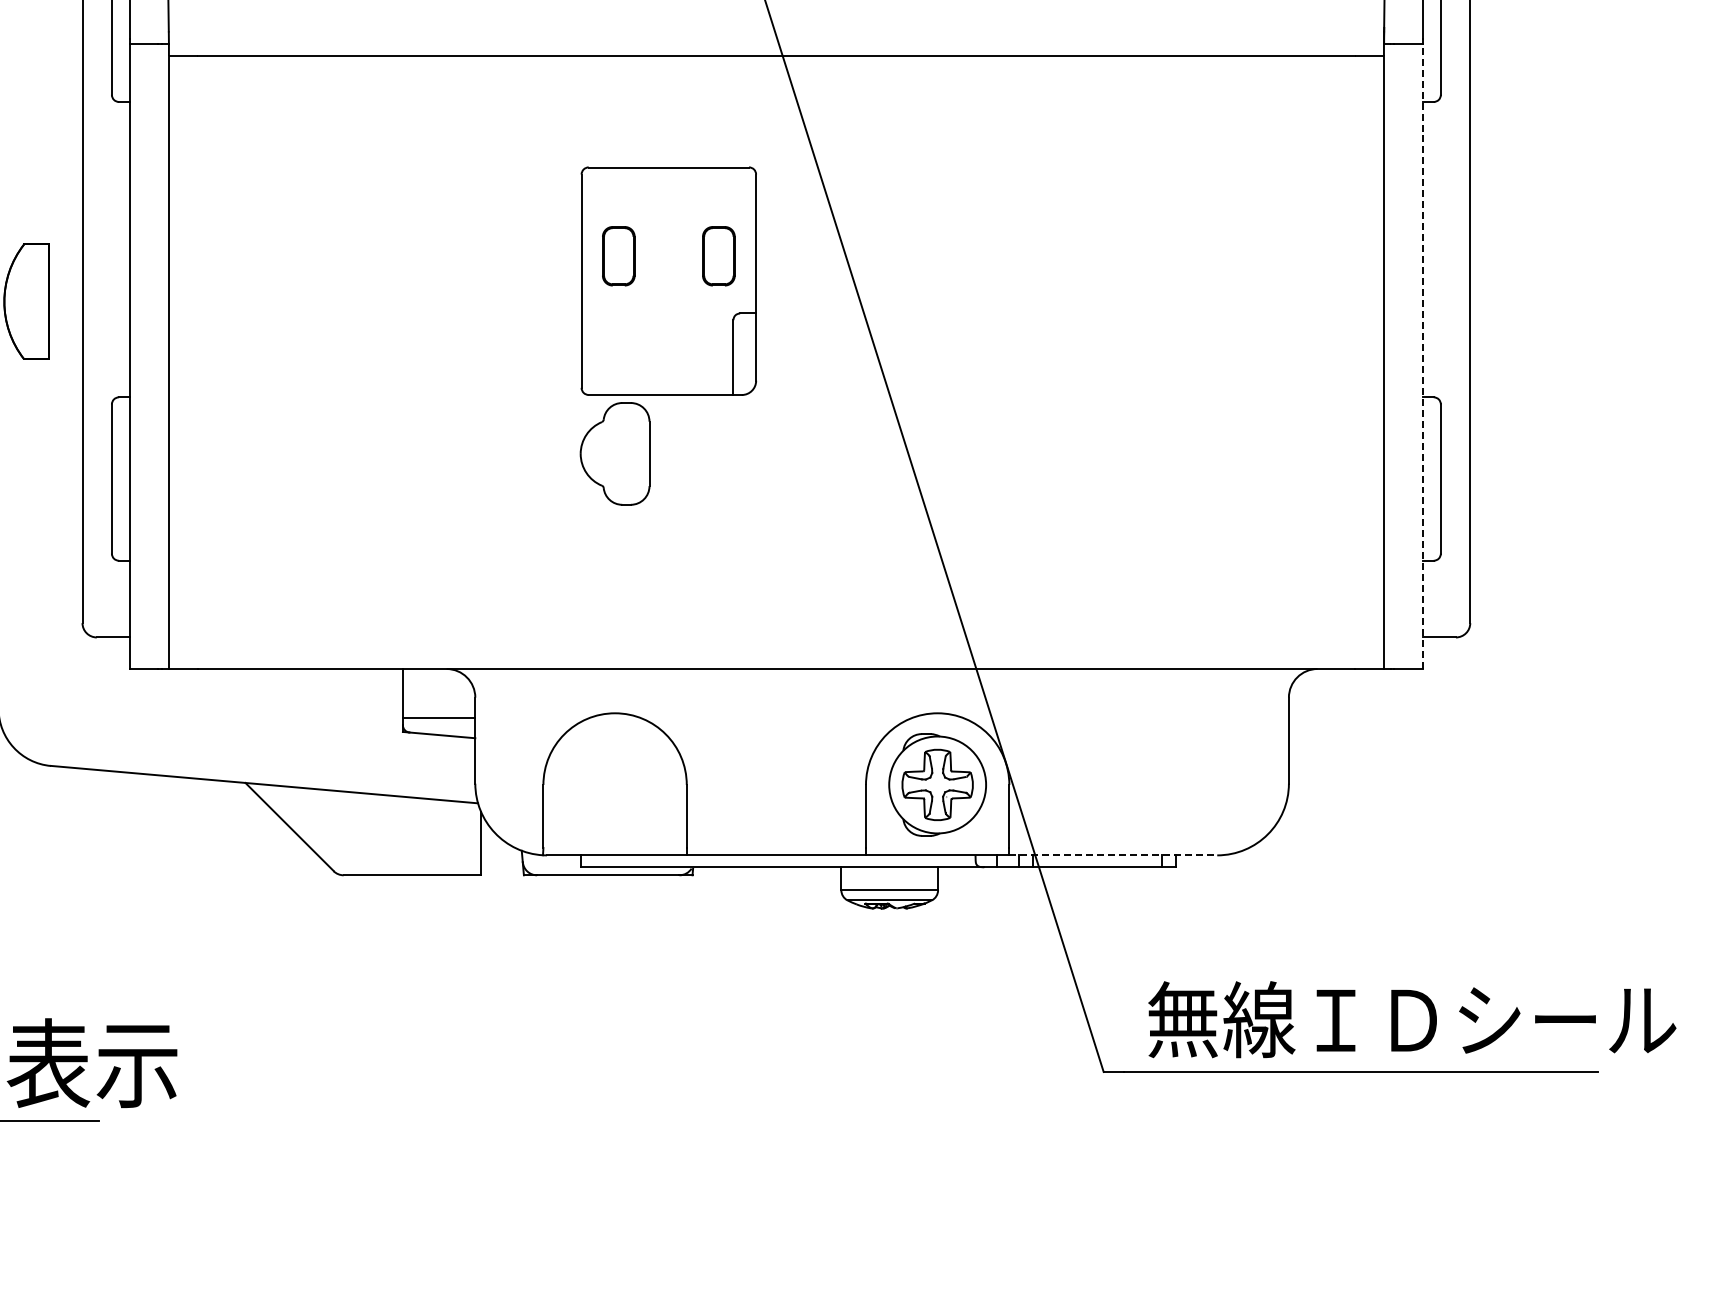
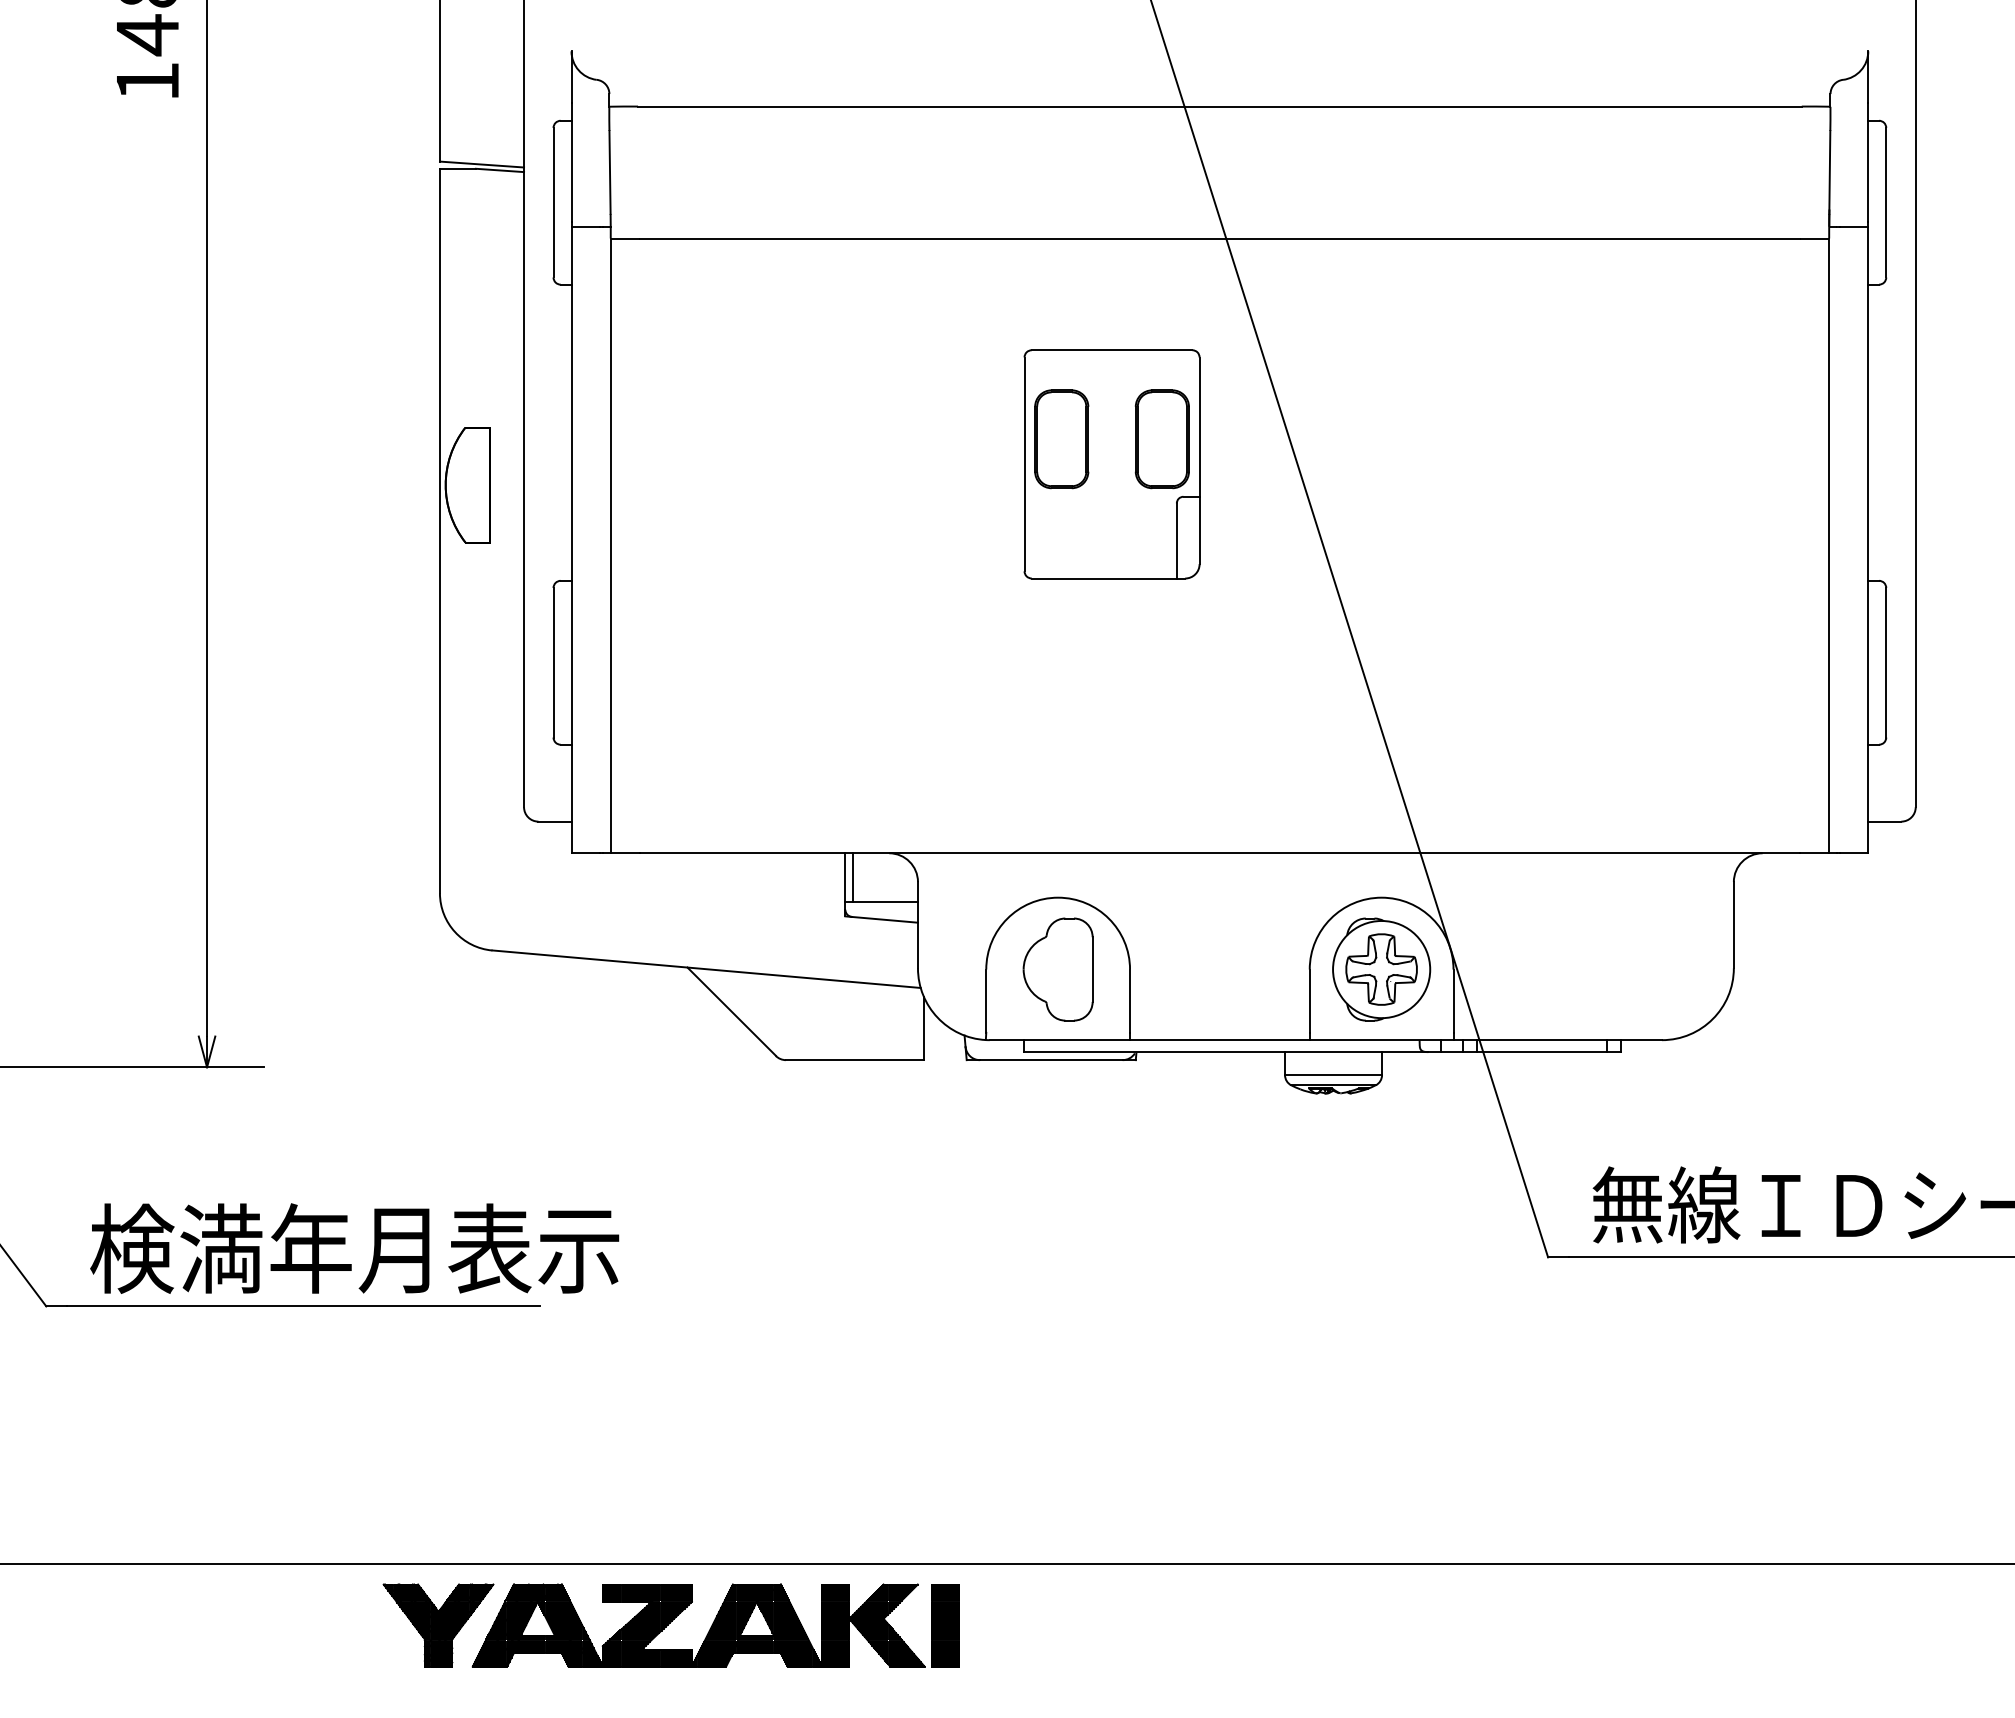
part: (618, 256) -> (1061, 439), size x1.67
part: (718, 256) -> (1161, 439), size x1.67
line: (1423, 356) -> (1868, 539), dashed -> solid
part: (614, 453) -> (1057, 969), moved
line: (410, 693) -> (852, 877), added
line: (1114, 855) -> (1558, 1040), dashed -> solid

